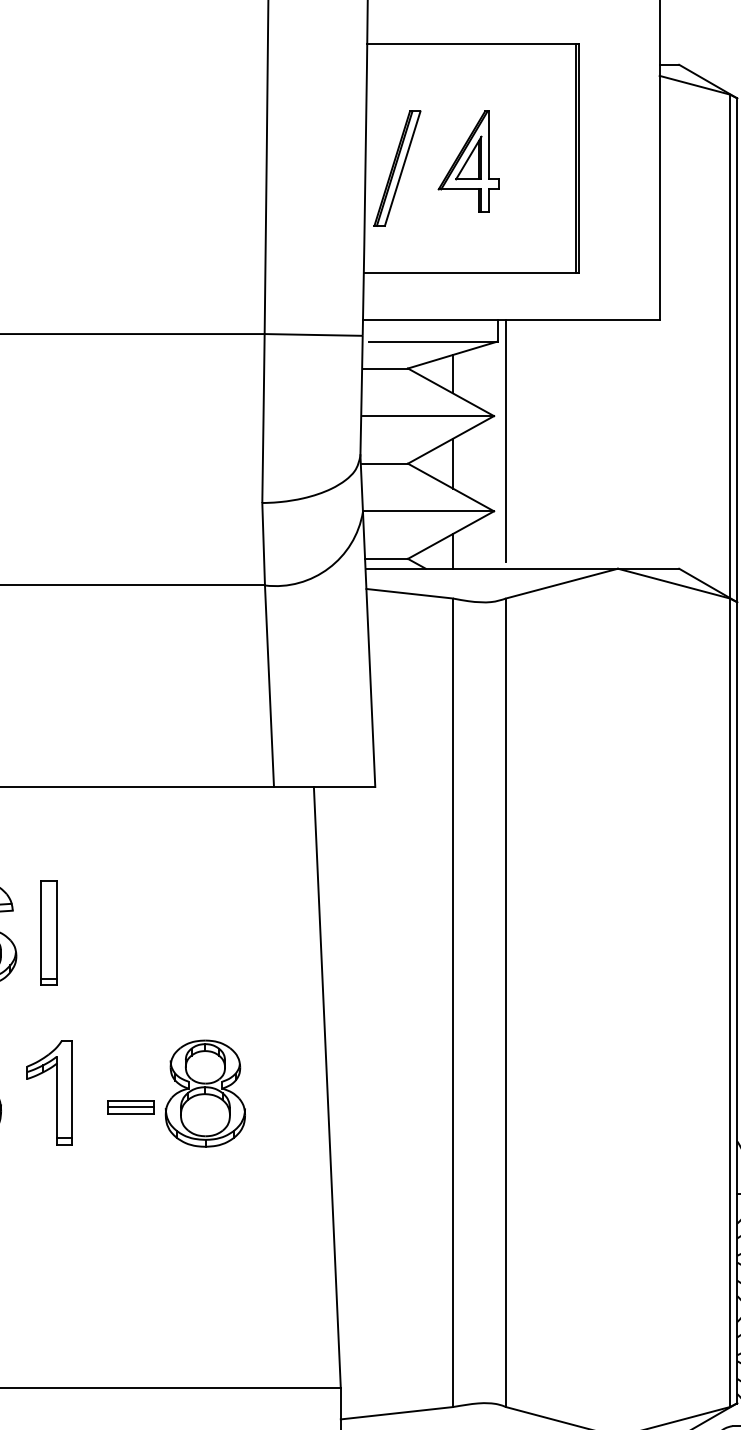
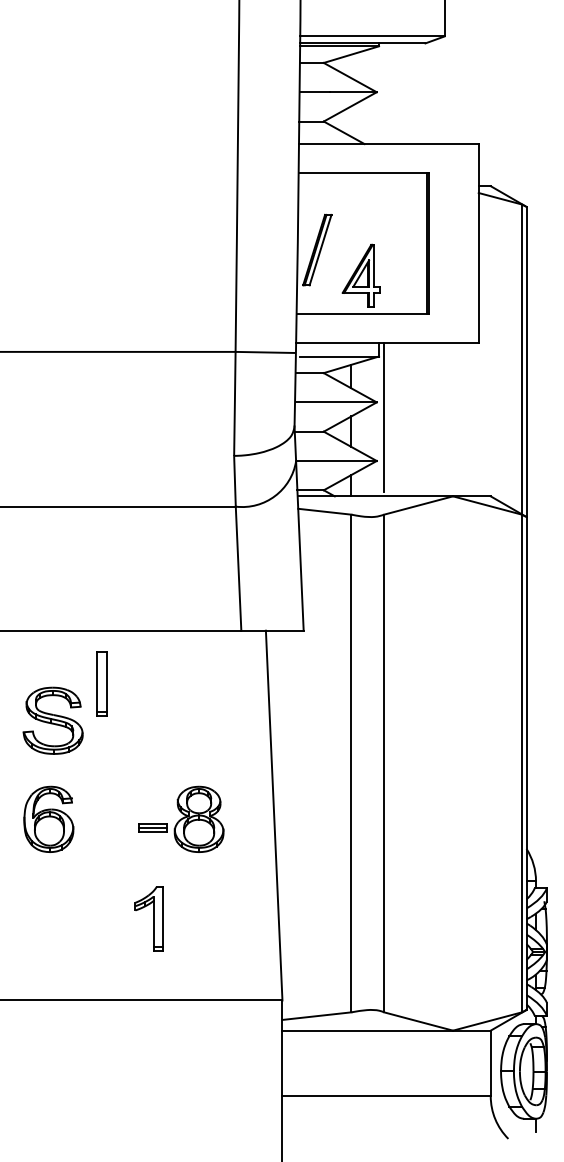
part: (467, 161) -> (360, 275), moved
part: (48, 932) -> (101, 683), moved
part: (48, 1092) -> (148, 918), moved

